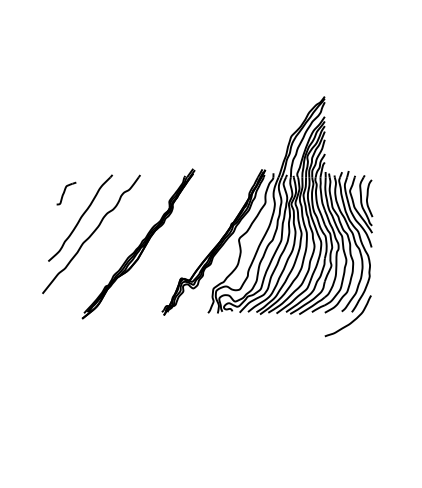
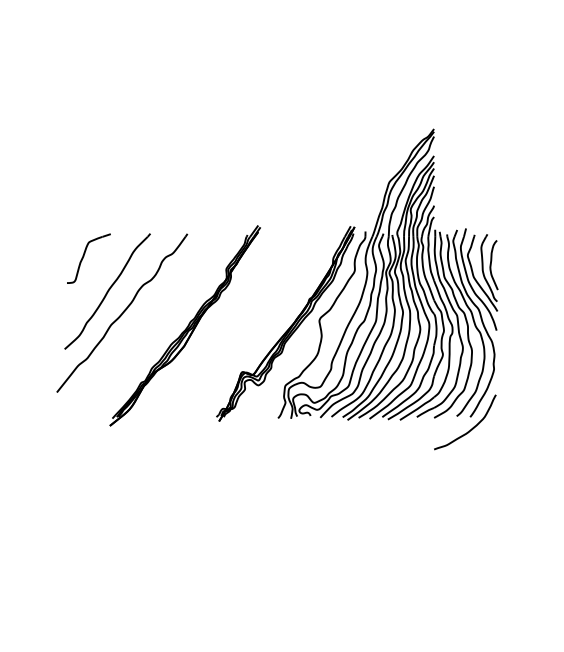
part: (66, 193) -> (88, 258), size x1.67

